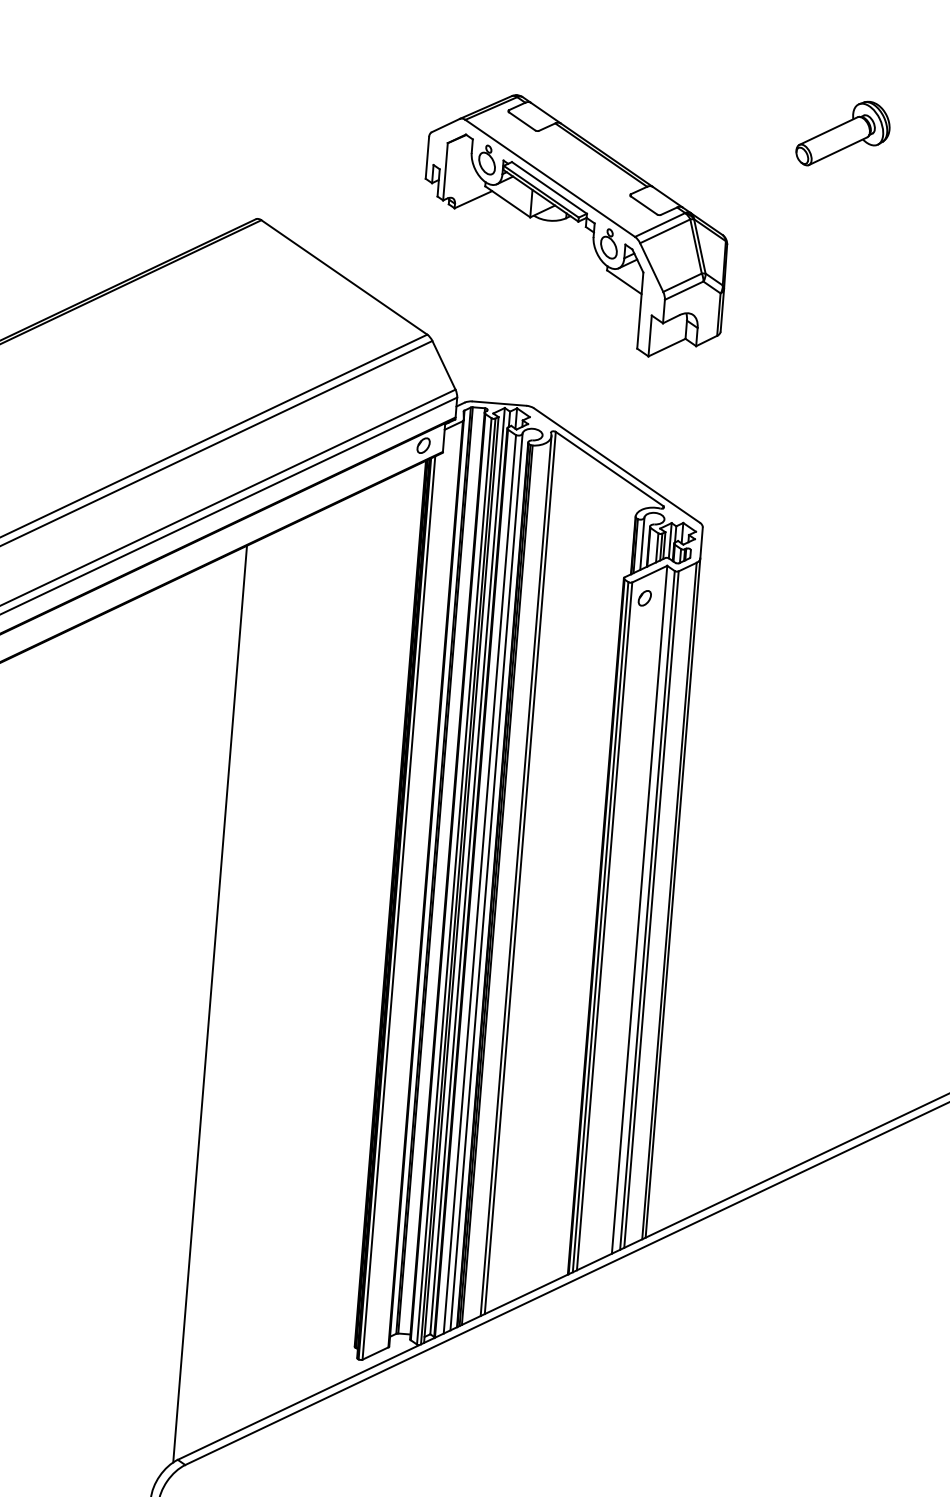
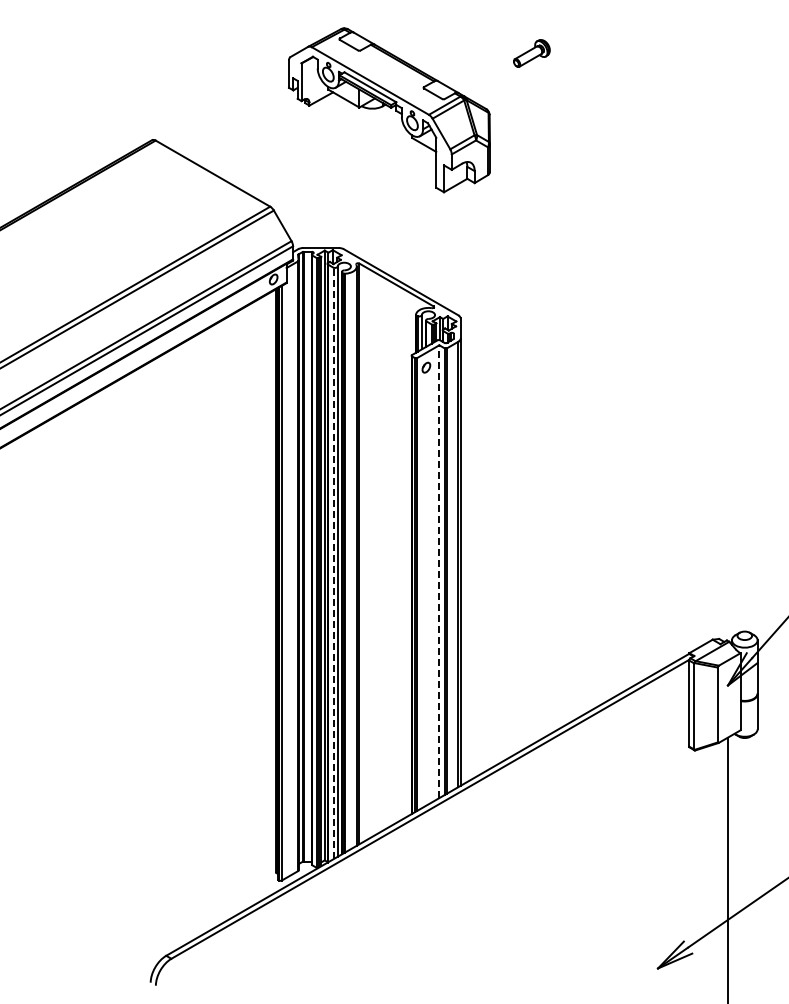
part: (842, 133) -> (531, 53), size x0.6
part: (575, 225) -> (389, 110), moved
line: (479, 884) -> (333, 563), solid -> dashed
line: (639, 909) -> (439, 571), solid -> dashed
line: (210, 1003) -> (163, 655), removed

